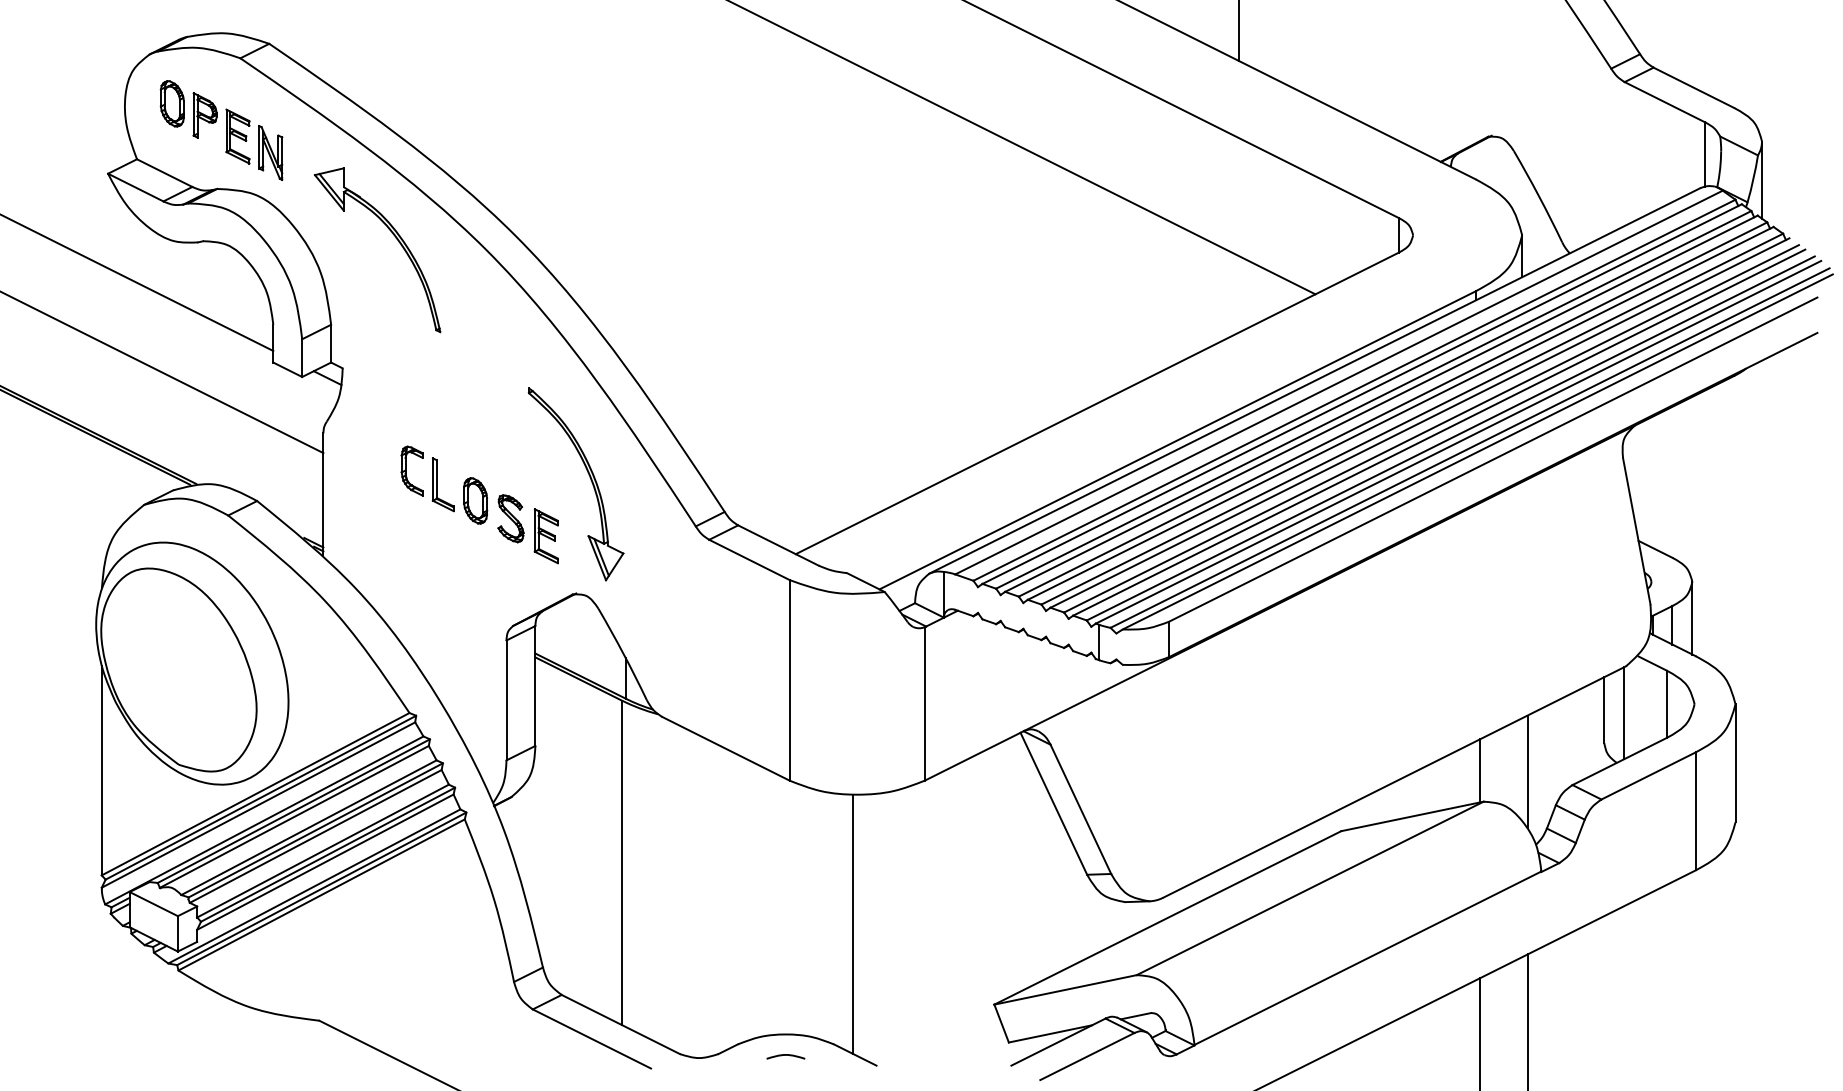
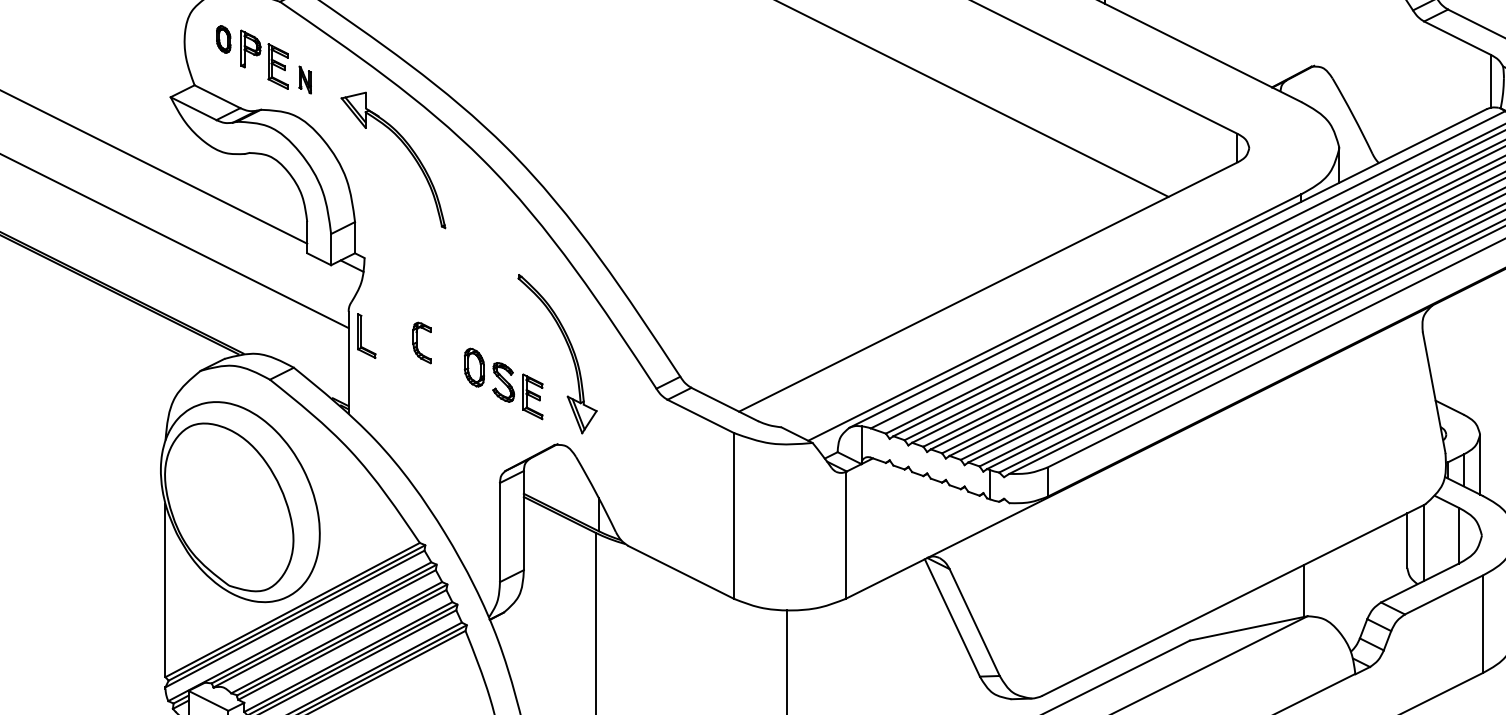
part: (171, 103) -> (223, 39), size x0.7
part: (270, 152) -> (304, 79), size x0.6
part: (442, 484) -> (366, 335), moved
line: (1527, 771) -> (1343, 591), removed

